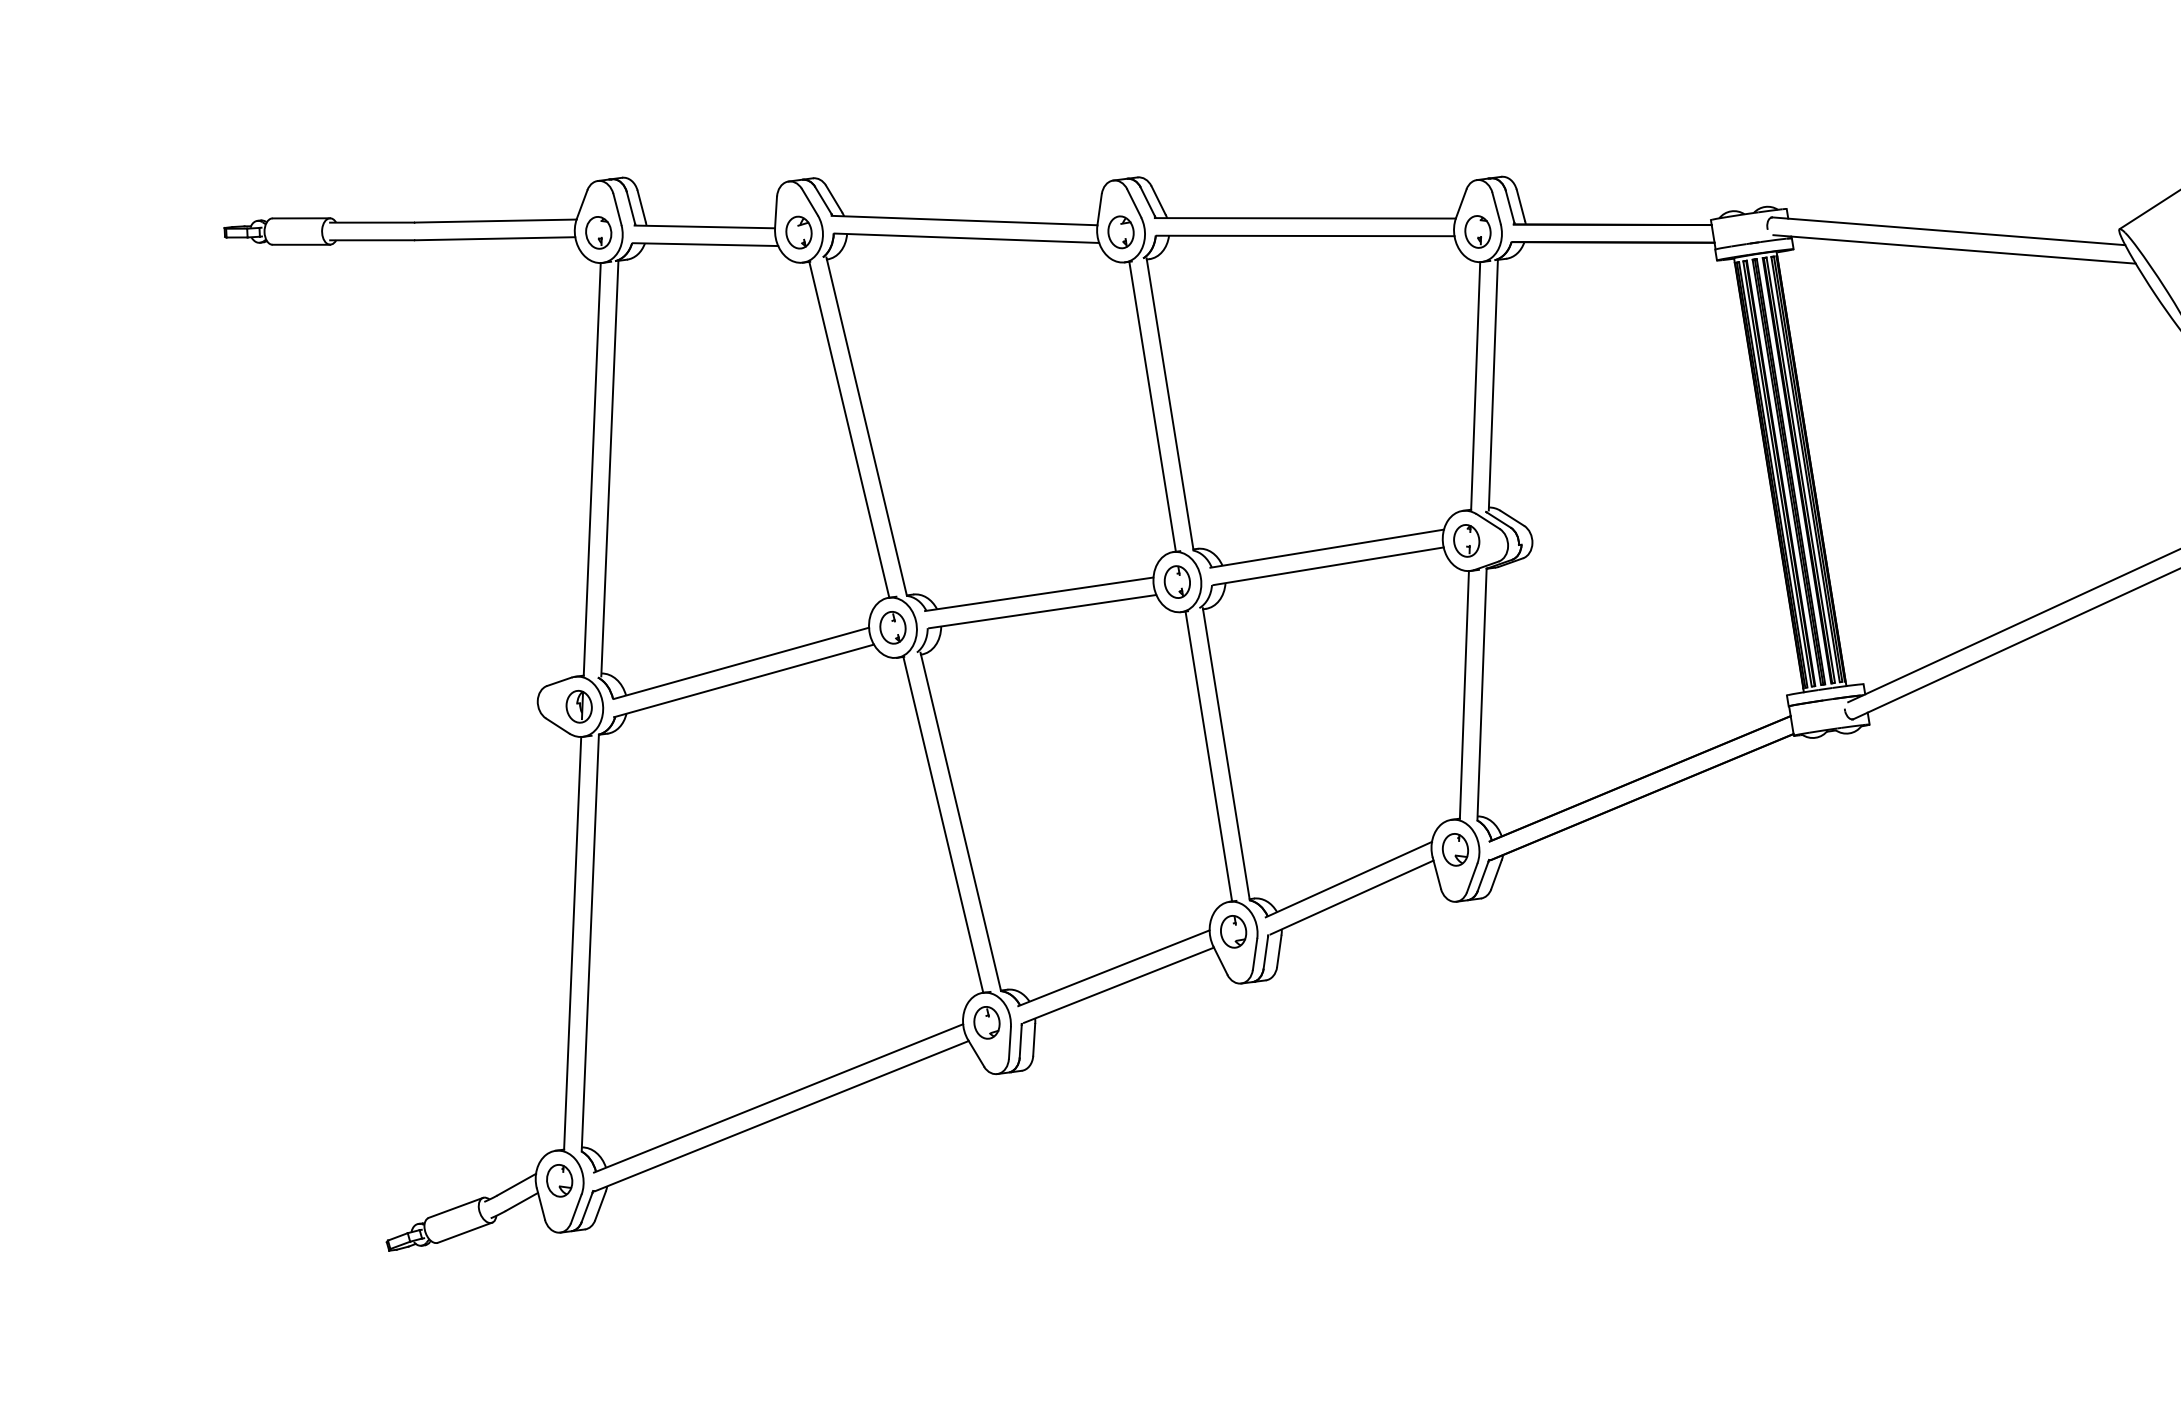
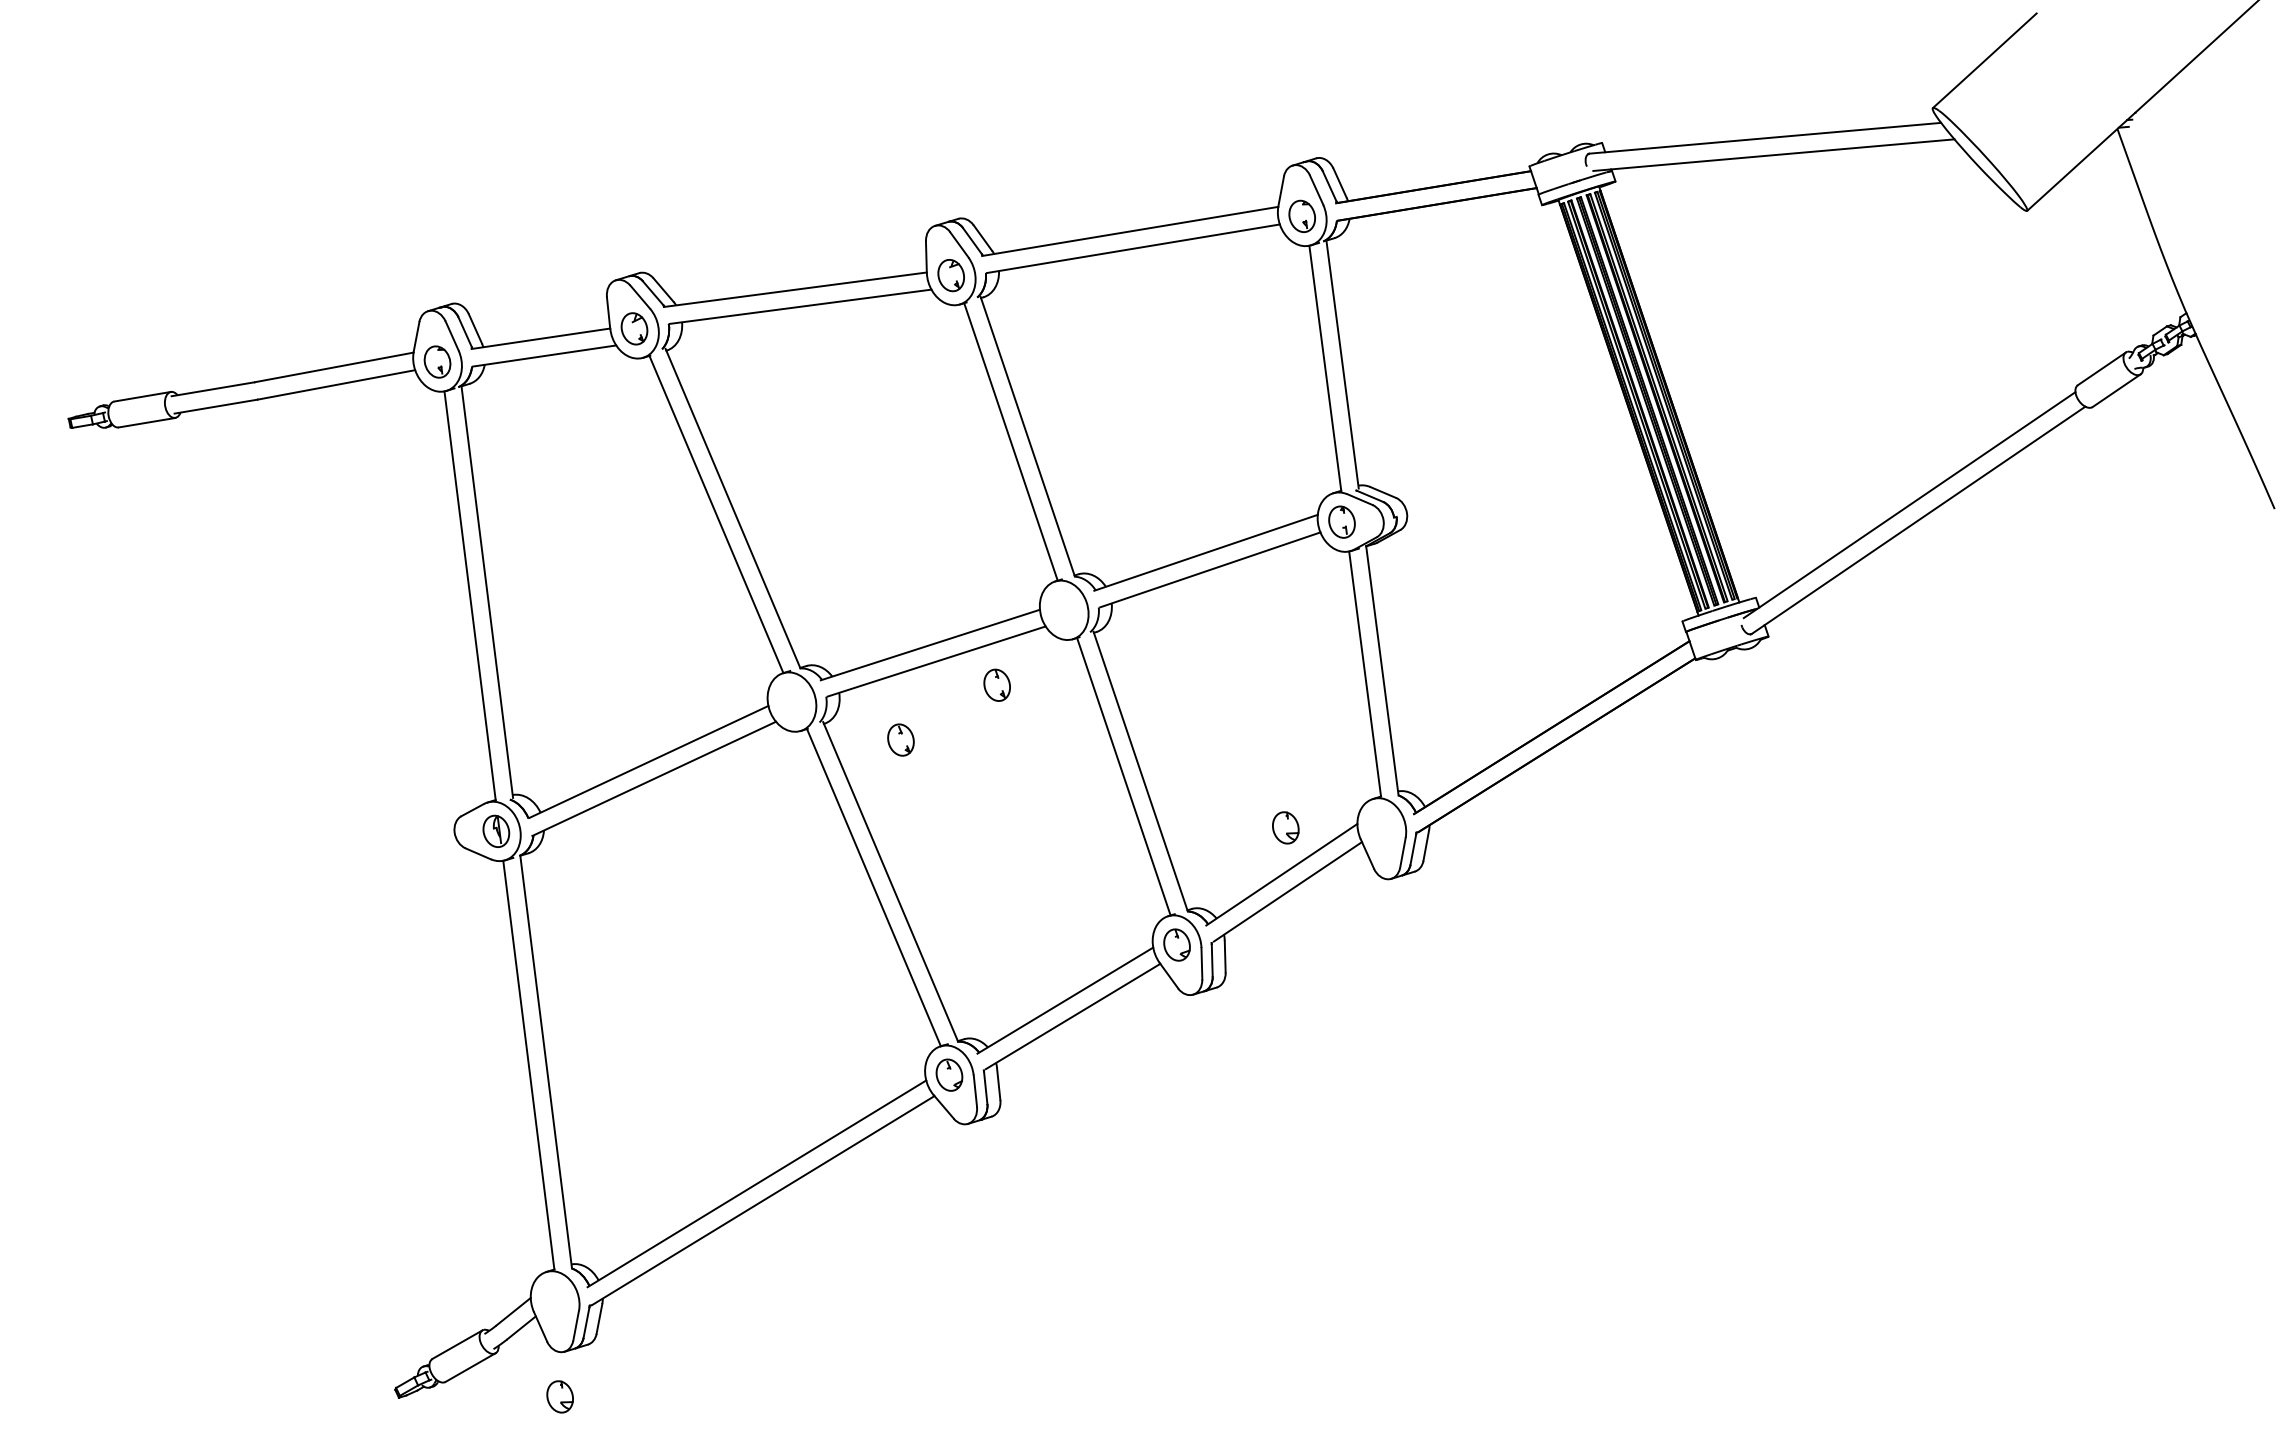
part: (1176, 581) -> (996, 684), moved
part: (892, 627) -> (900, 739), moved
part: (1455, 849) -> (1285, 827), moved
part: (559, 1180) -> (559, 1396), moved

